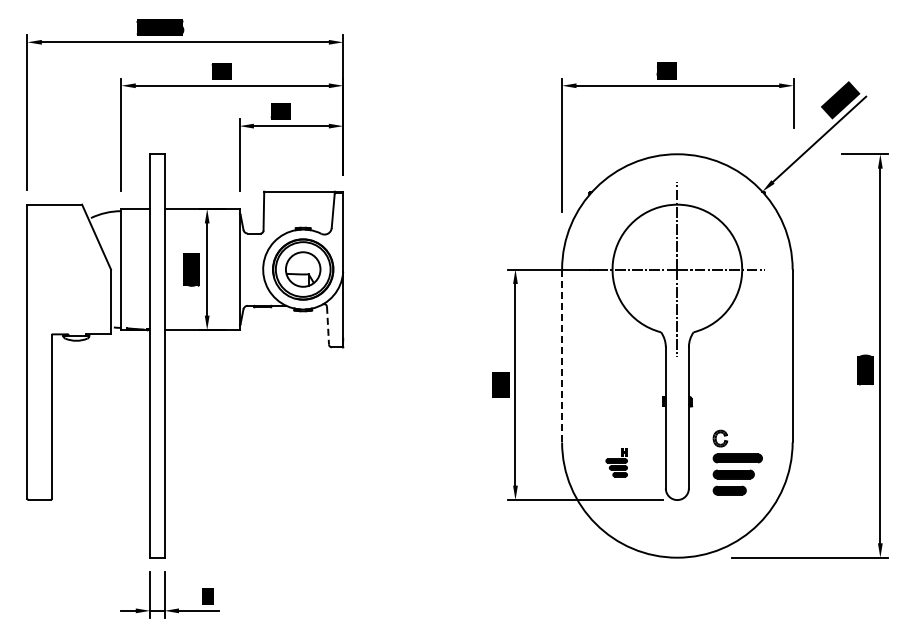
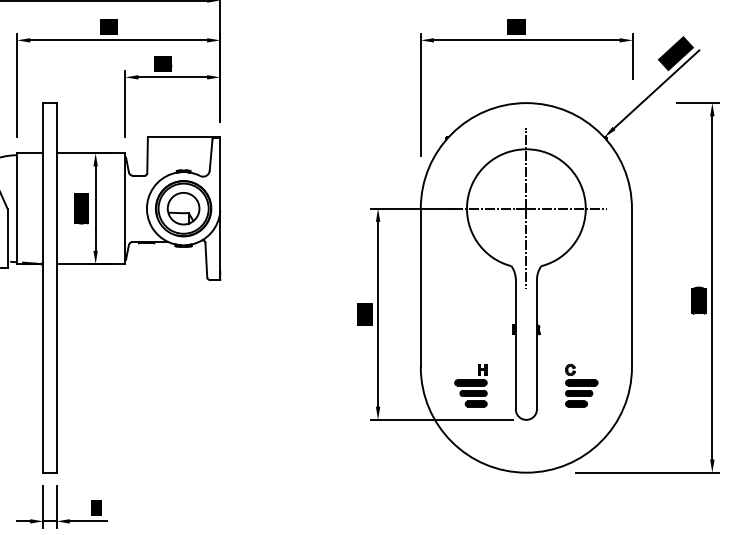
line: (328, 325) -> (206, 259), dashed -> solid
line: (562, 355) -> (421, 287), dashed -> solid
part: (616, 462) -> (470, 385), size x1.67
part: (737, 462) -> (581, 385), size x0.71

